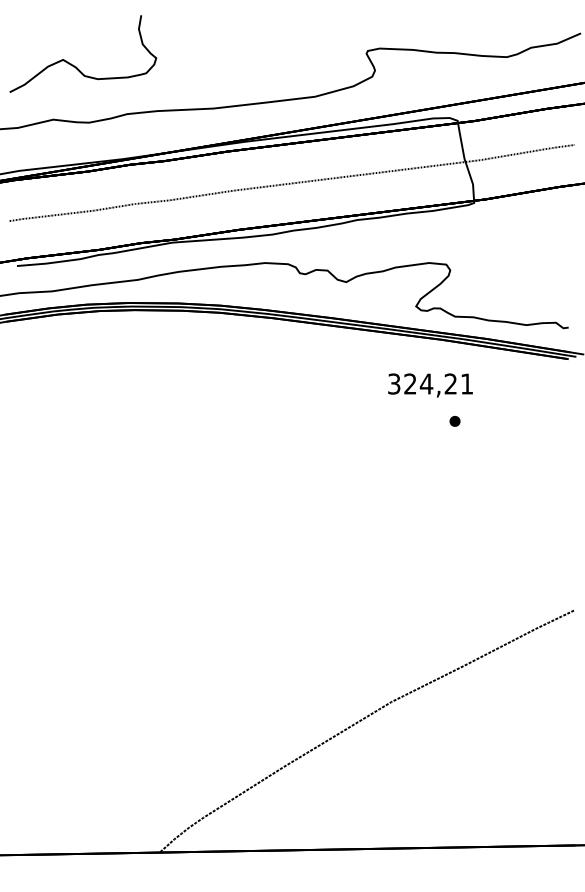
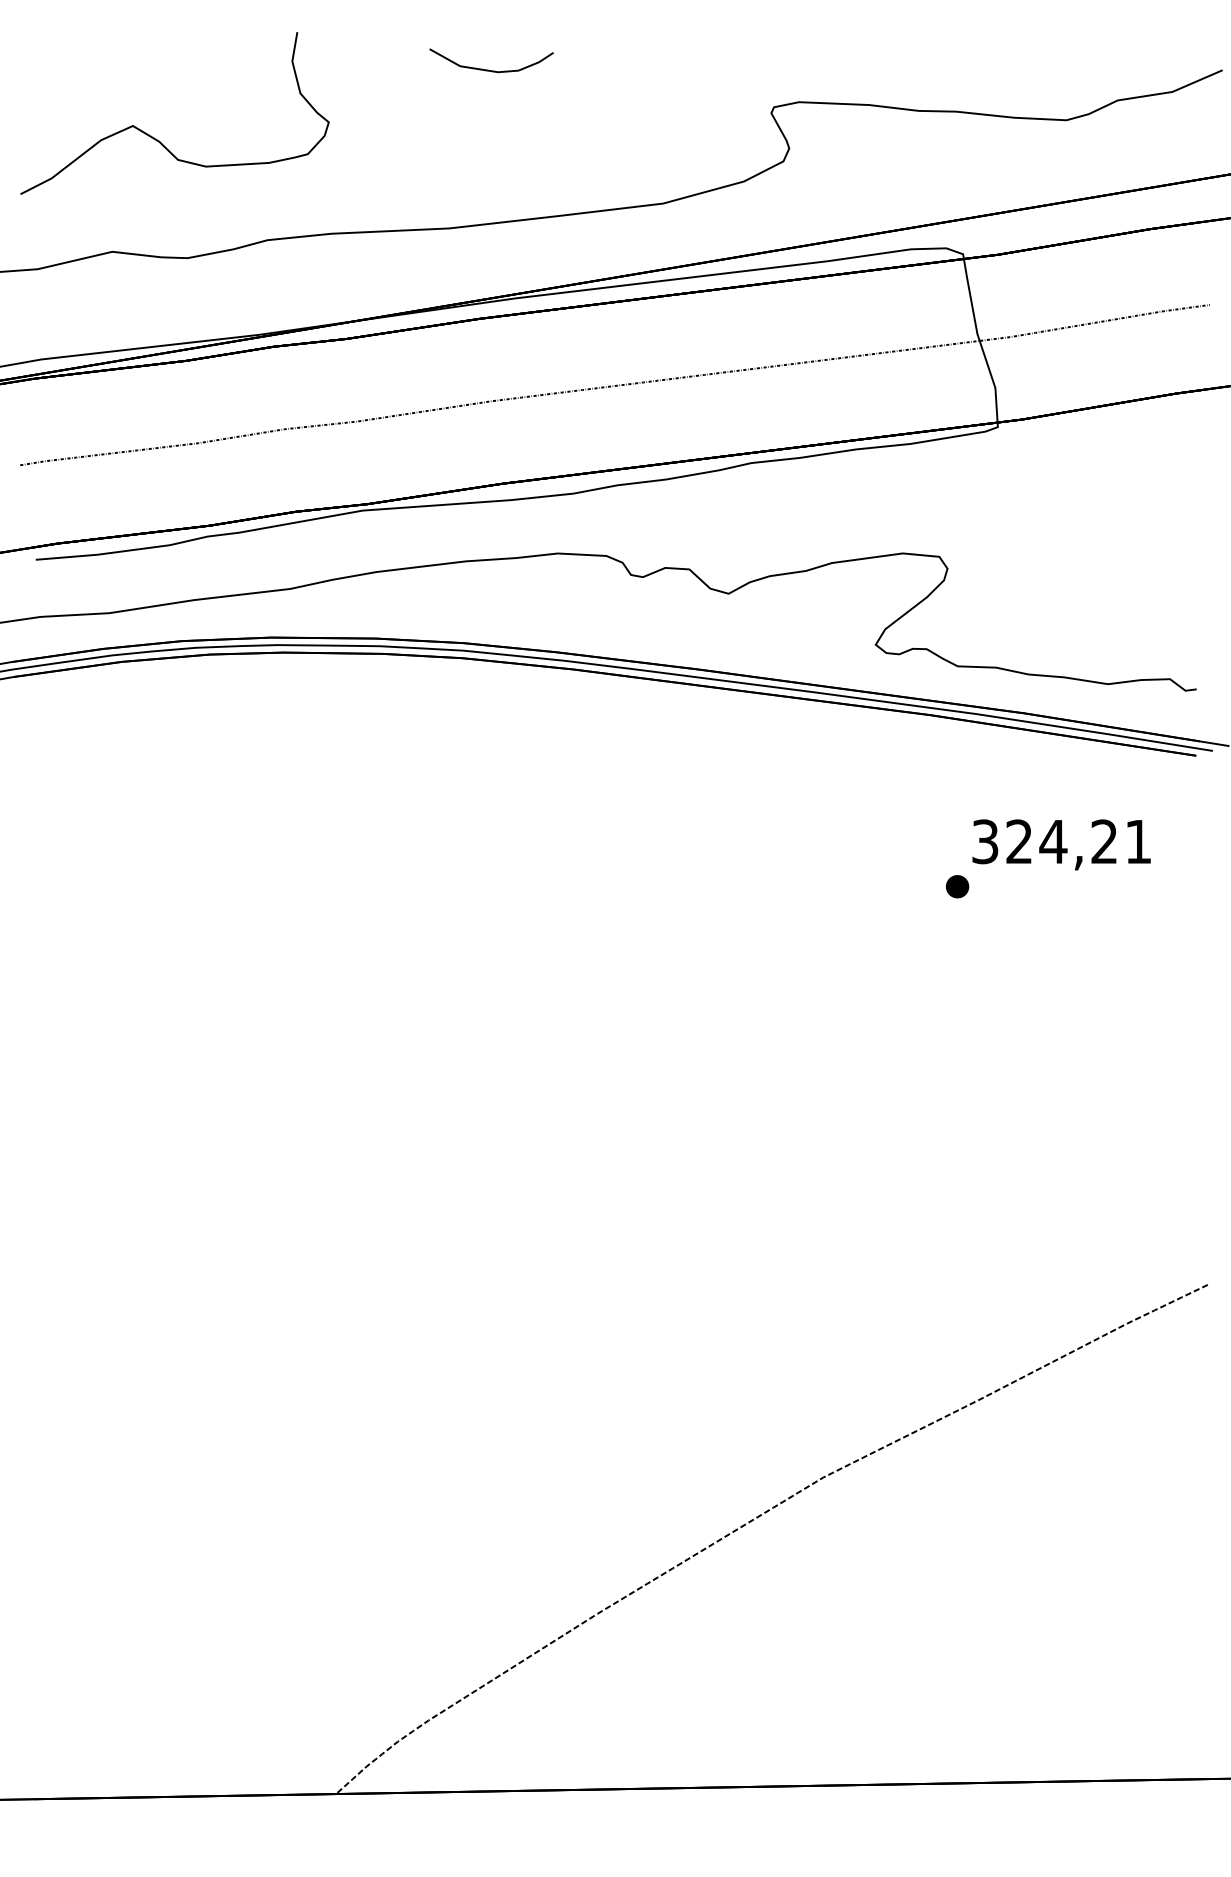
curve: (233, 32) -> (491, 68), added
text: (430, 385) -> (1061, 844), moved

